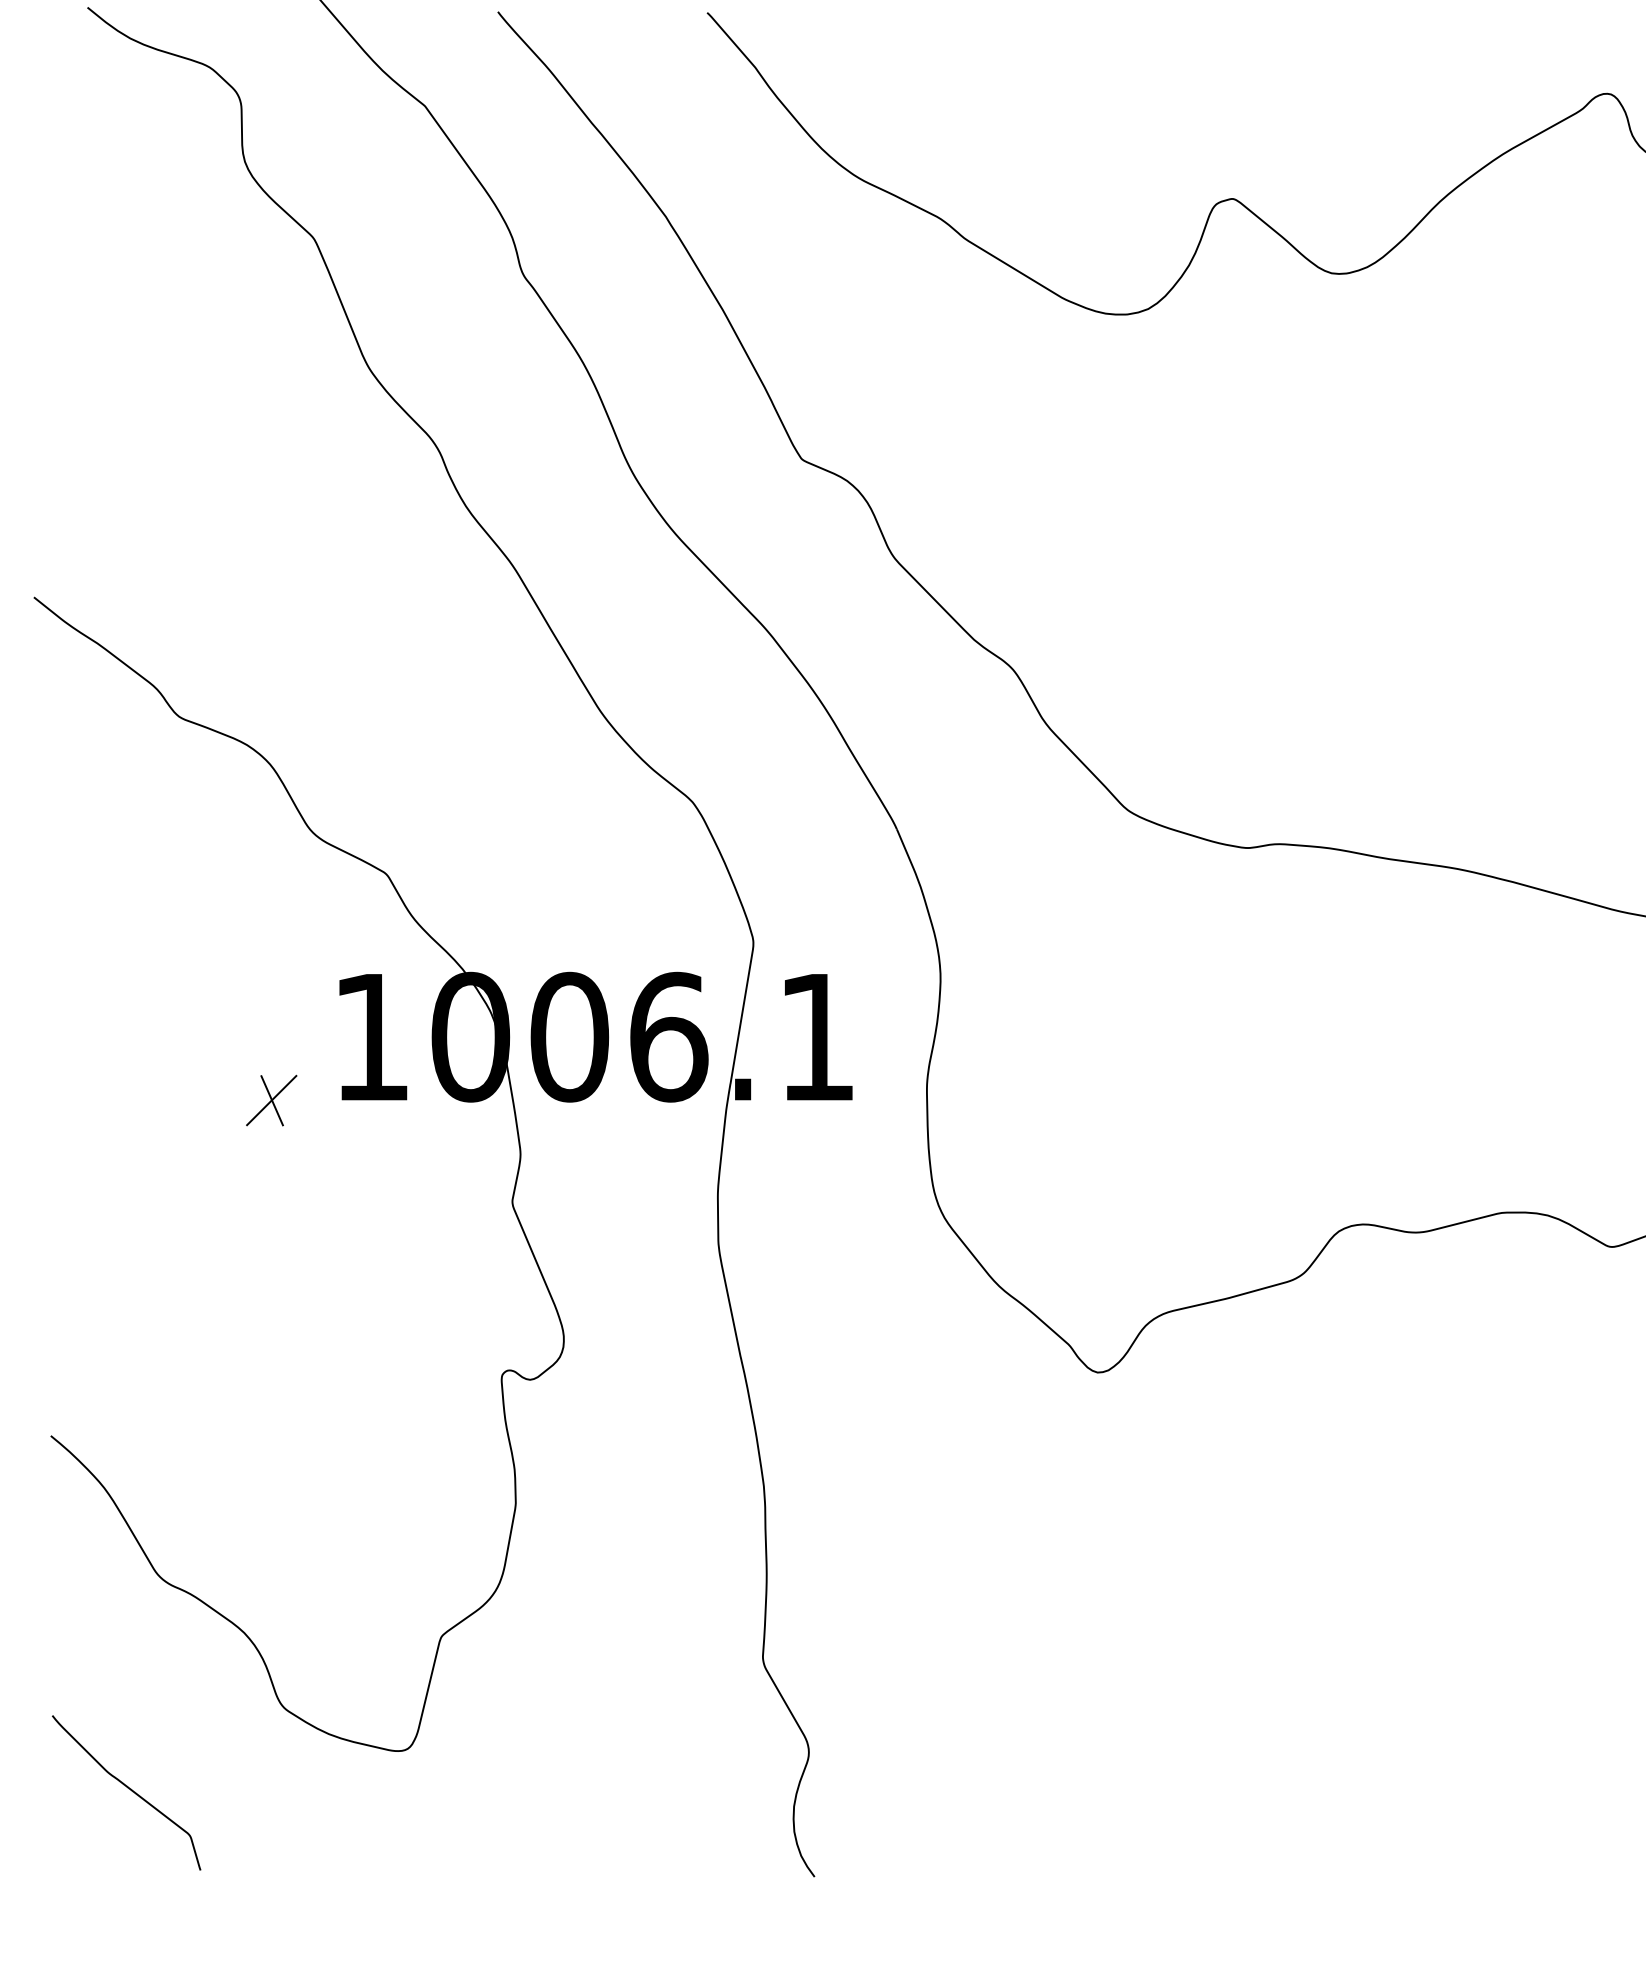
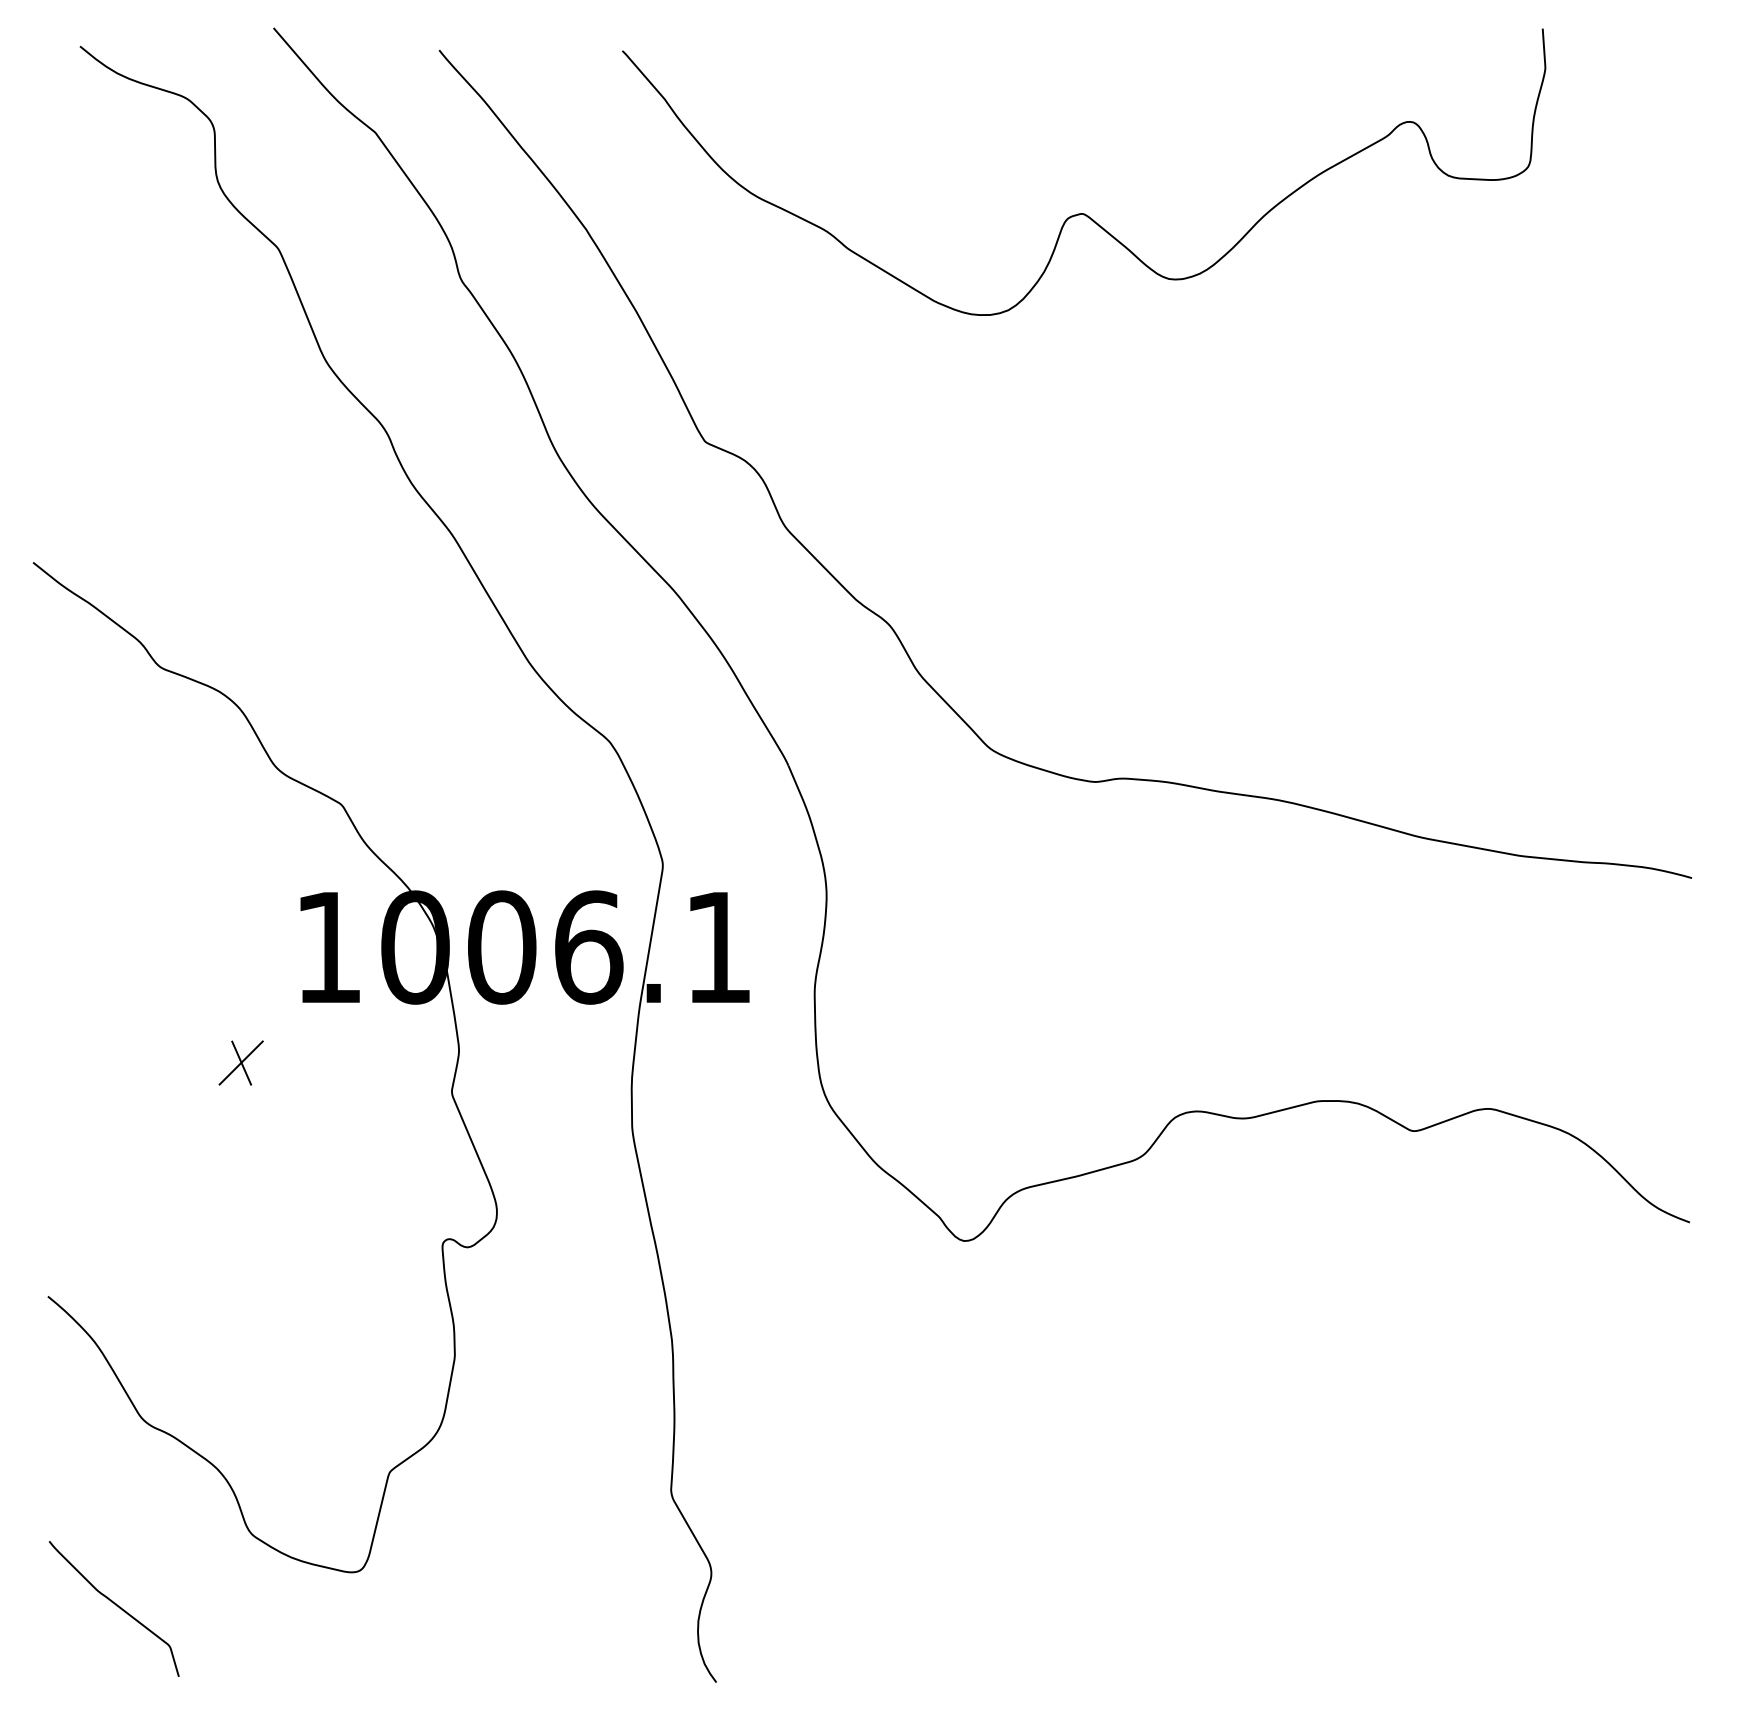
part: (270, 1099) -> (240, 1062), moved

